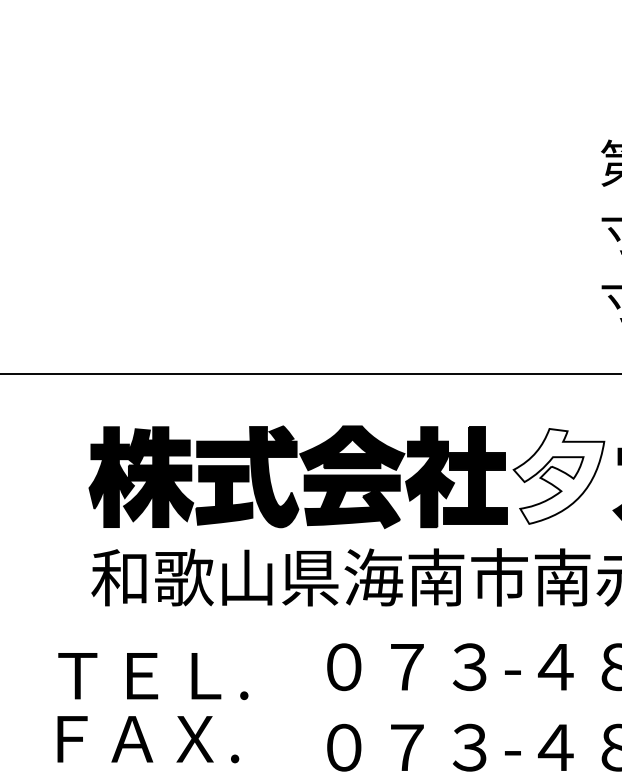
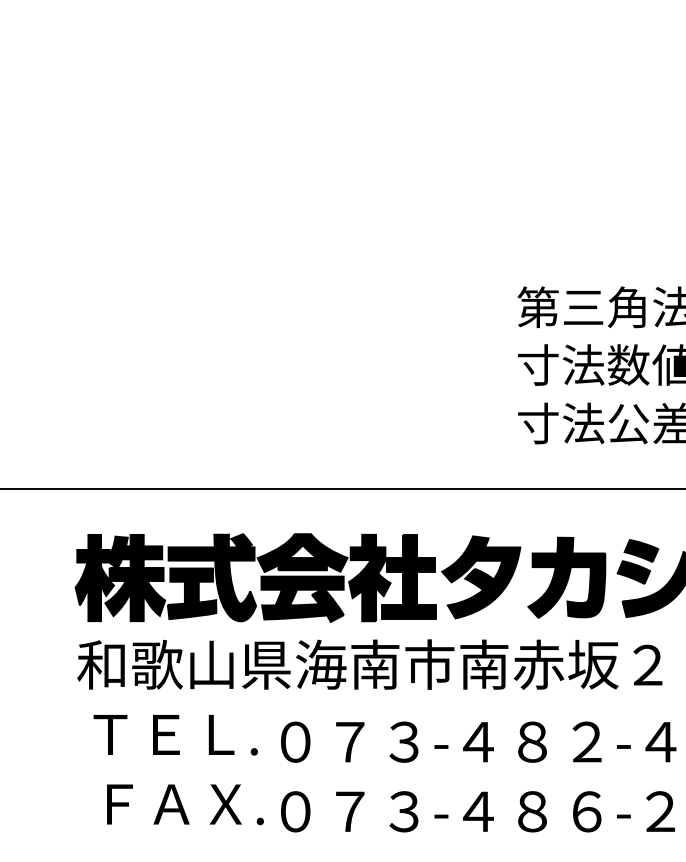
fill: (559, 476) -> (481, 577), added
text: (153, 676) -> (175, 735), moved
text: (148, 739) -> (185, 804), moved

